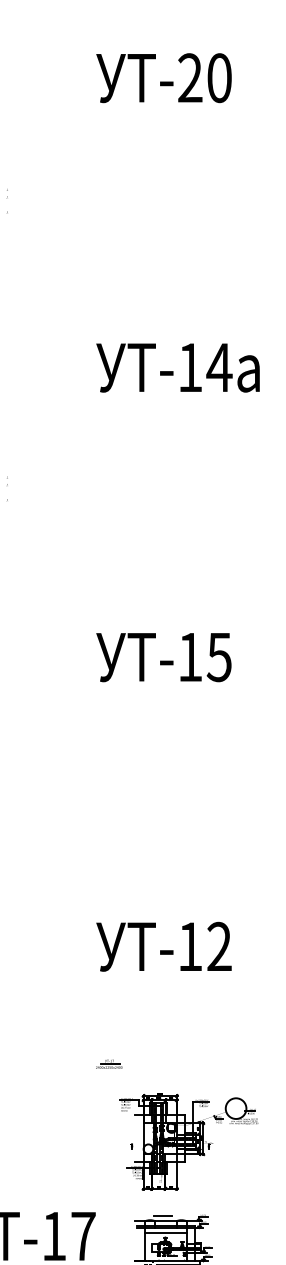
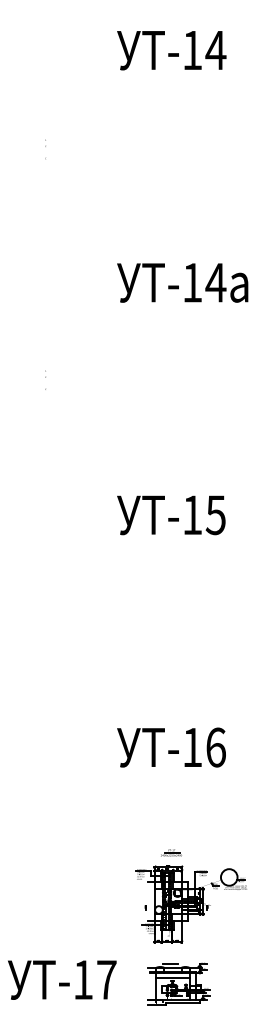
text: (205, 78) -> (204, 50), -20 -> -14
text: (218, 946) -> (215, 747), -12 -> -16
part: (109, 1063) -> (171, 852), moved

